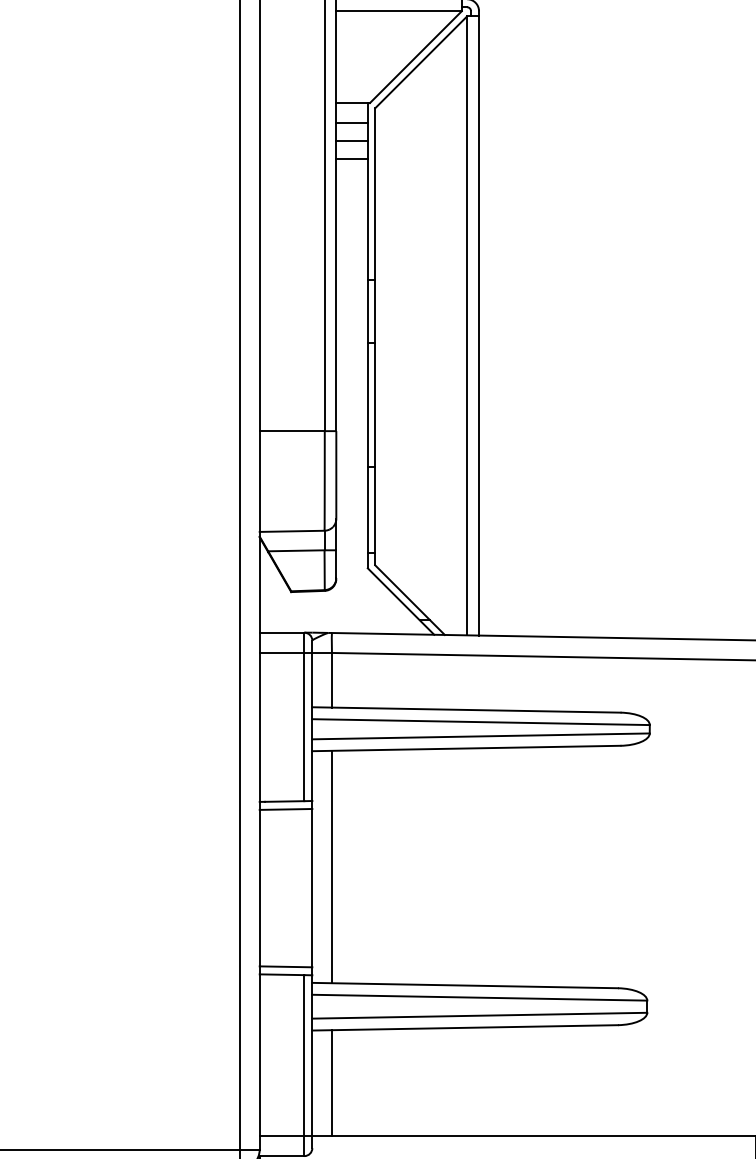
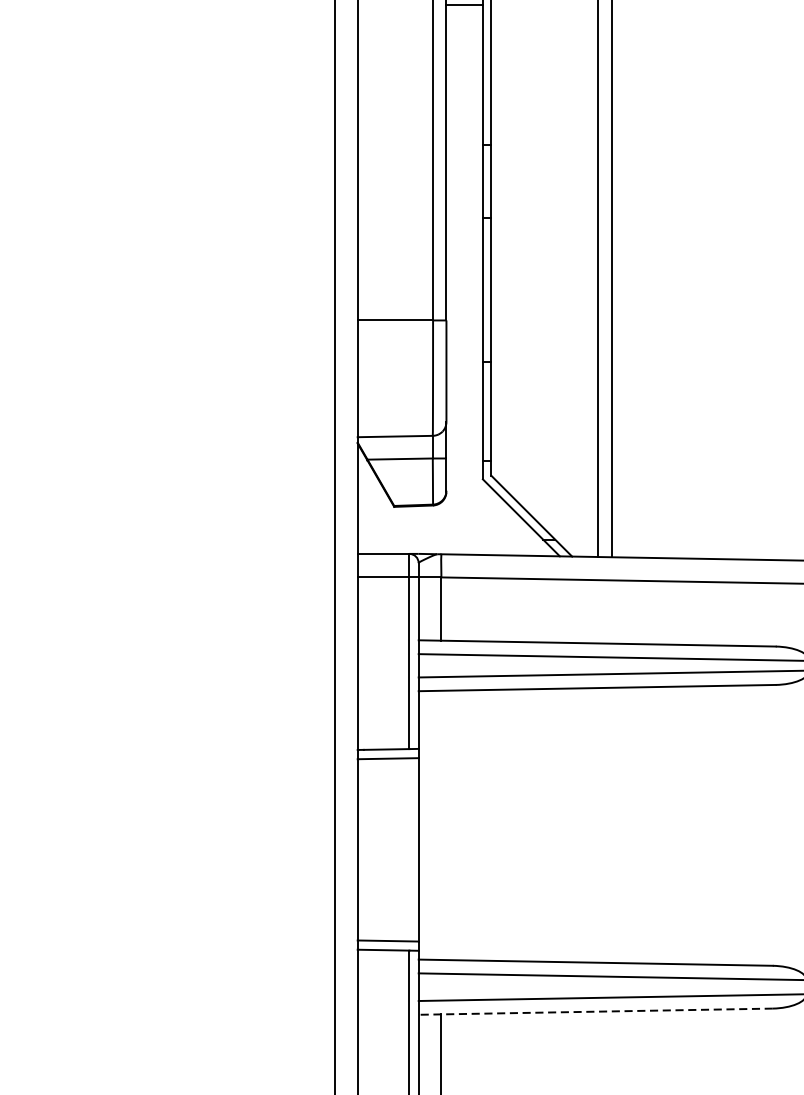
line: (331, 866) -> (440, 824), removed
line: (465, 1027) -> (596, 1011), solid -> dashed

